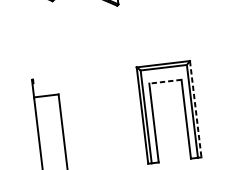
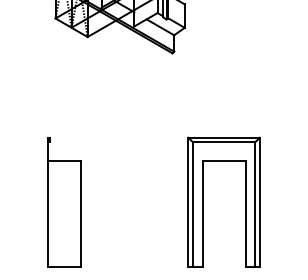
line: (165, 81) -> (224, 161), dashed -> solid
line: (195, 109) -> (259, 202), dashed -> solid

